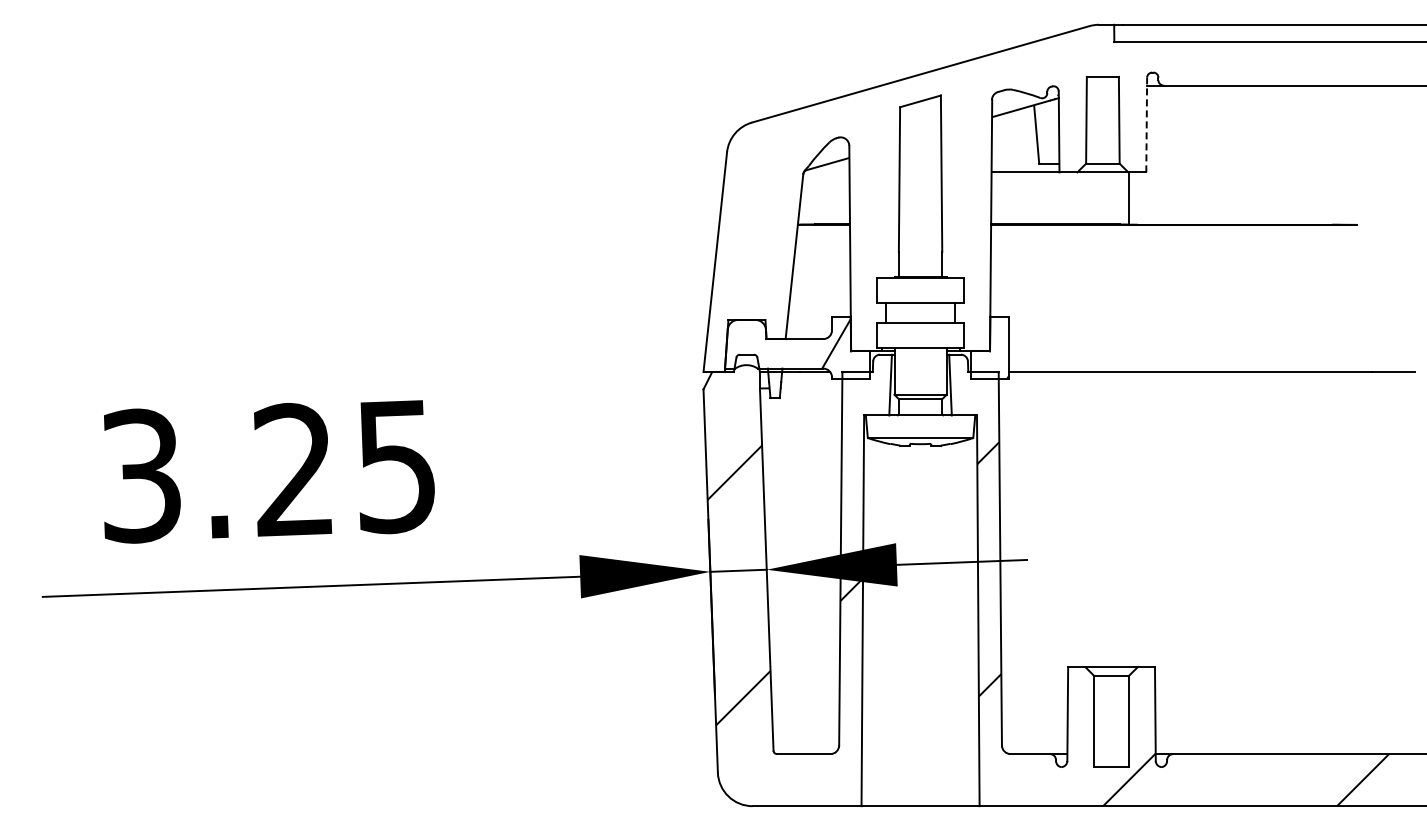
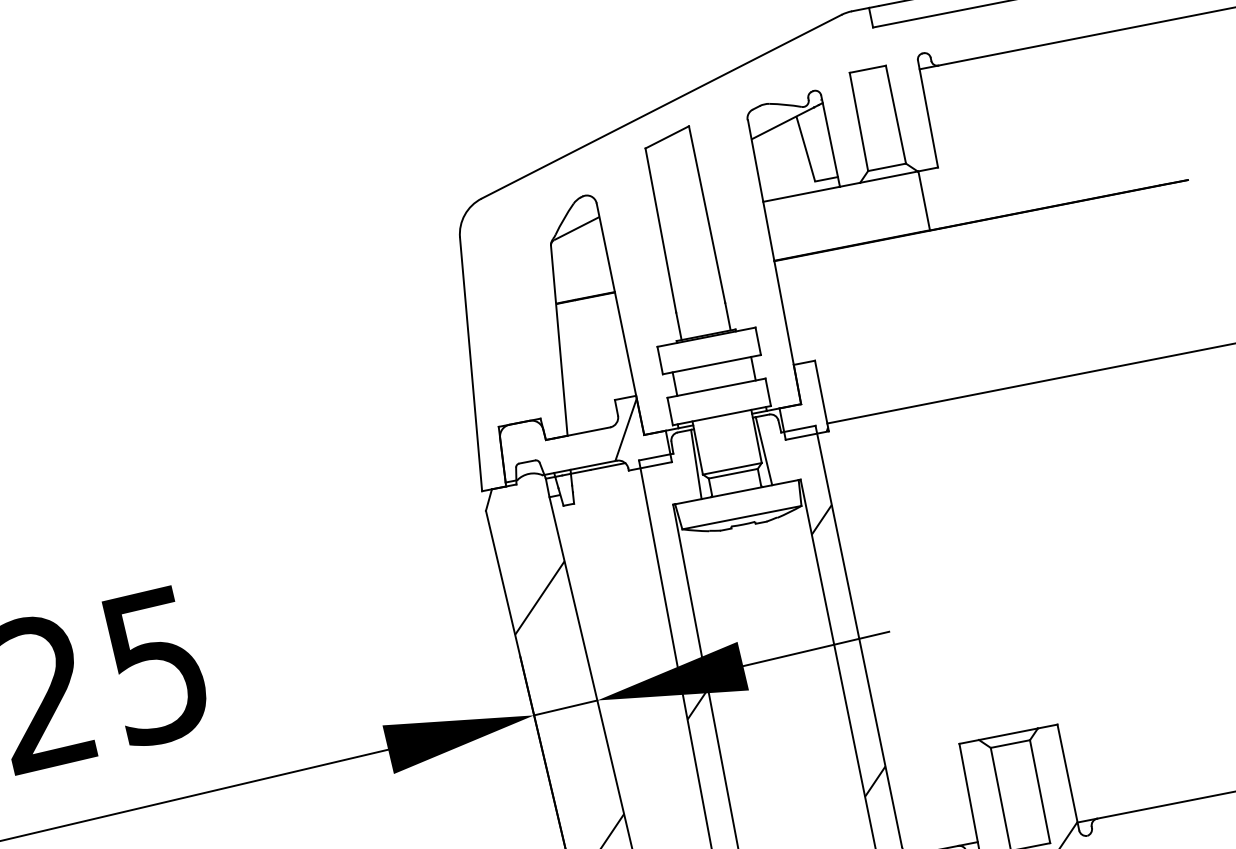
line: (1146, 124) -> (927, 113), dashed -> solid

